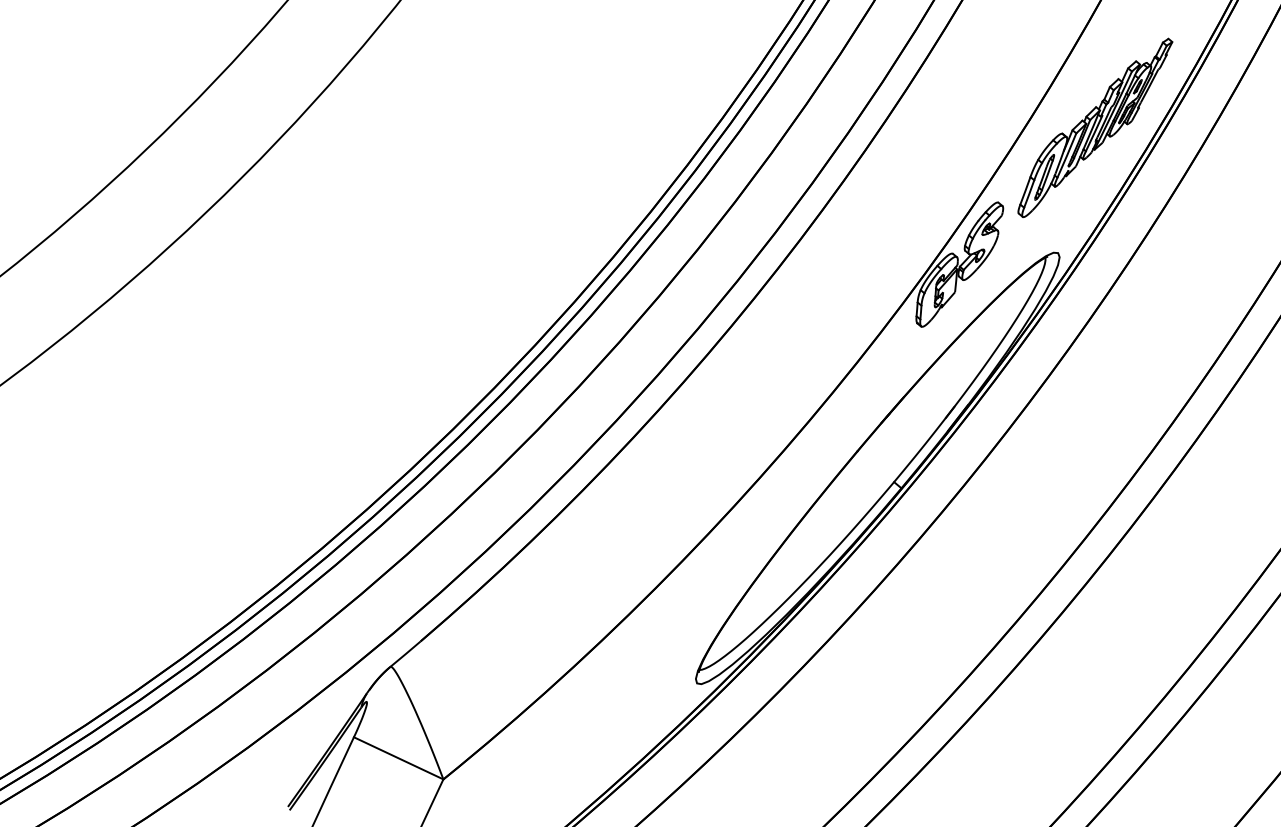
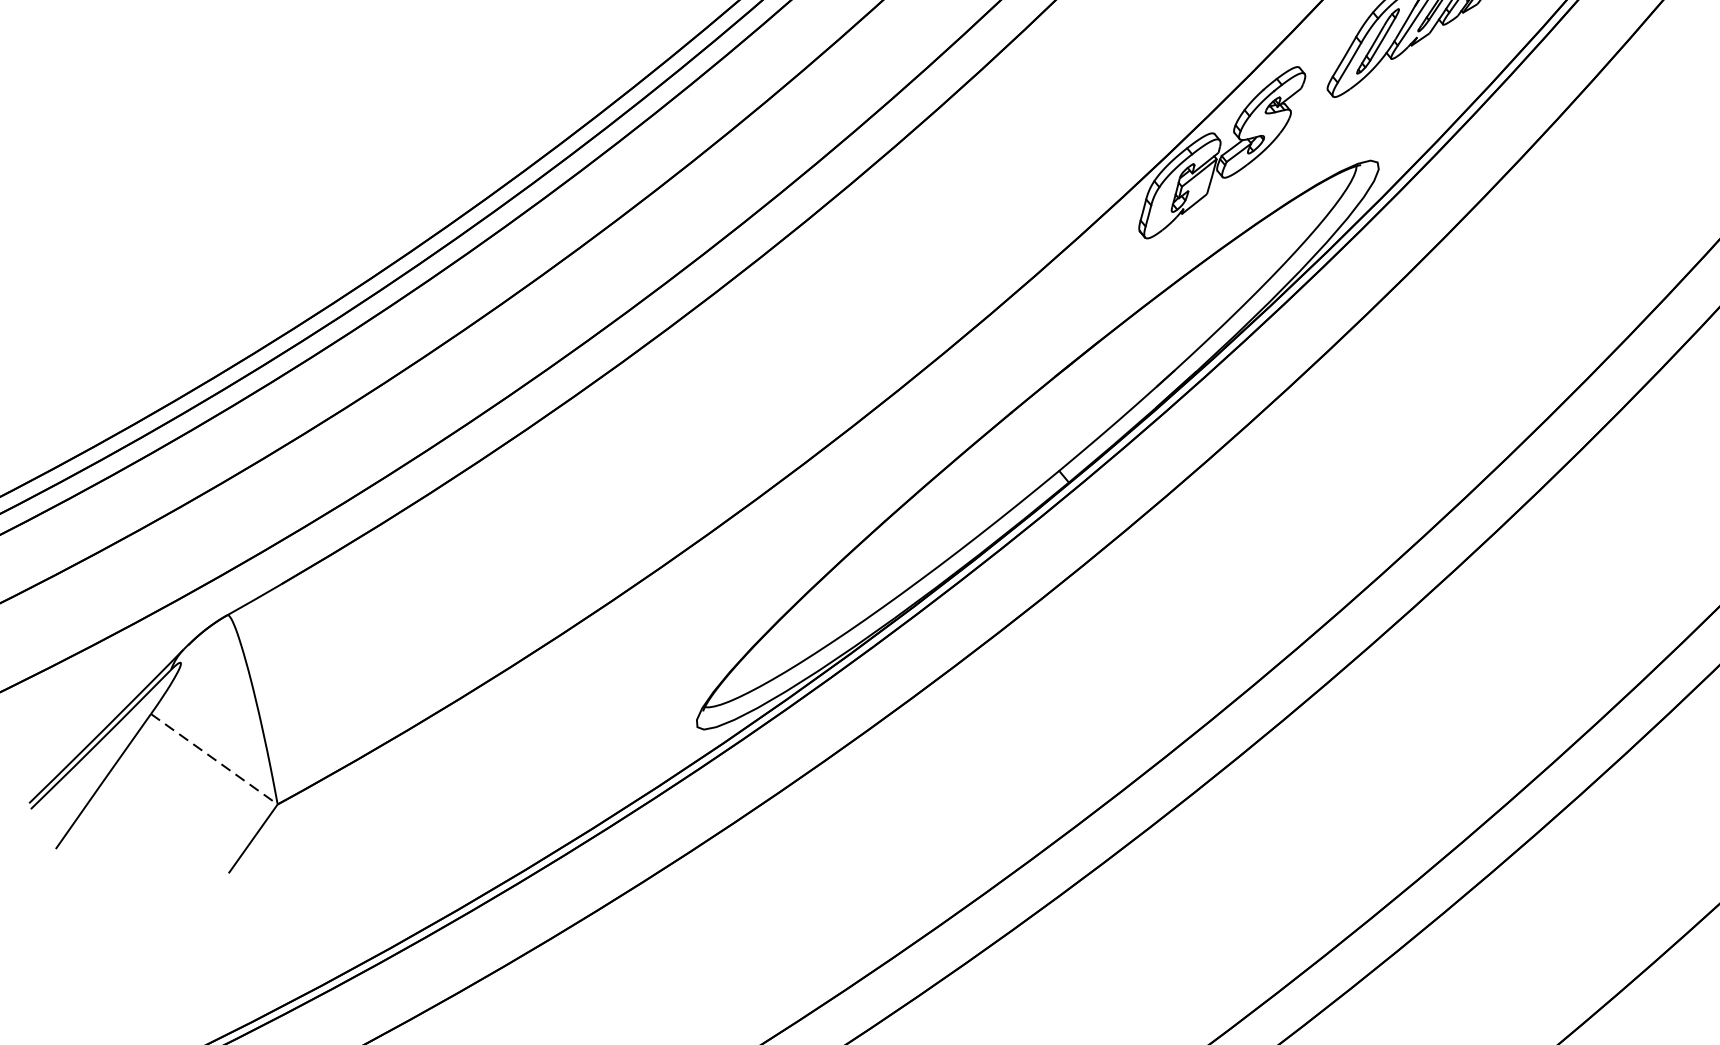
line: (399, 758) -> (215, 759), solid -> dashed

